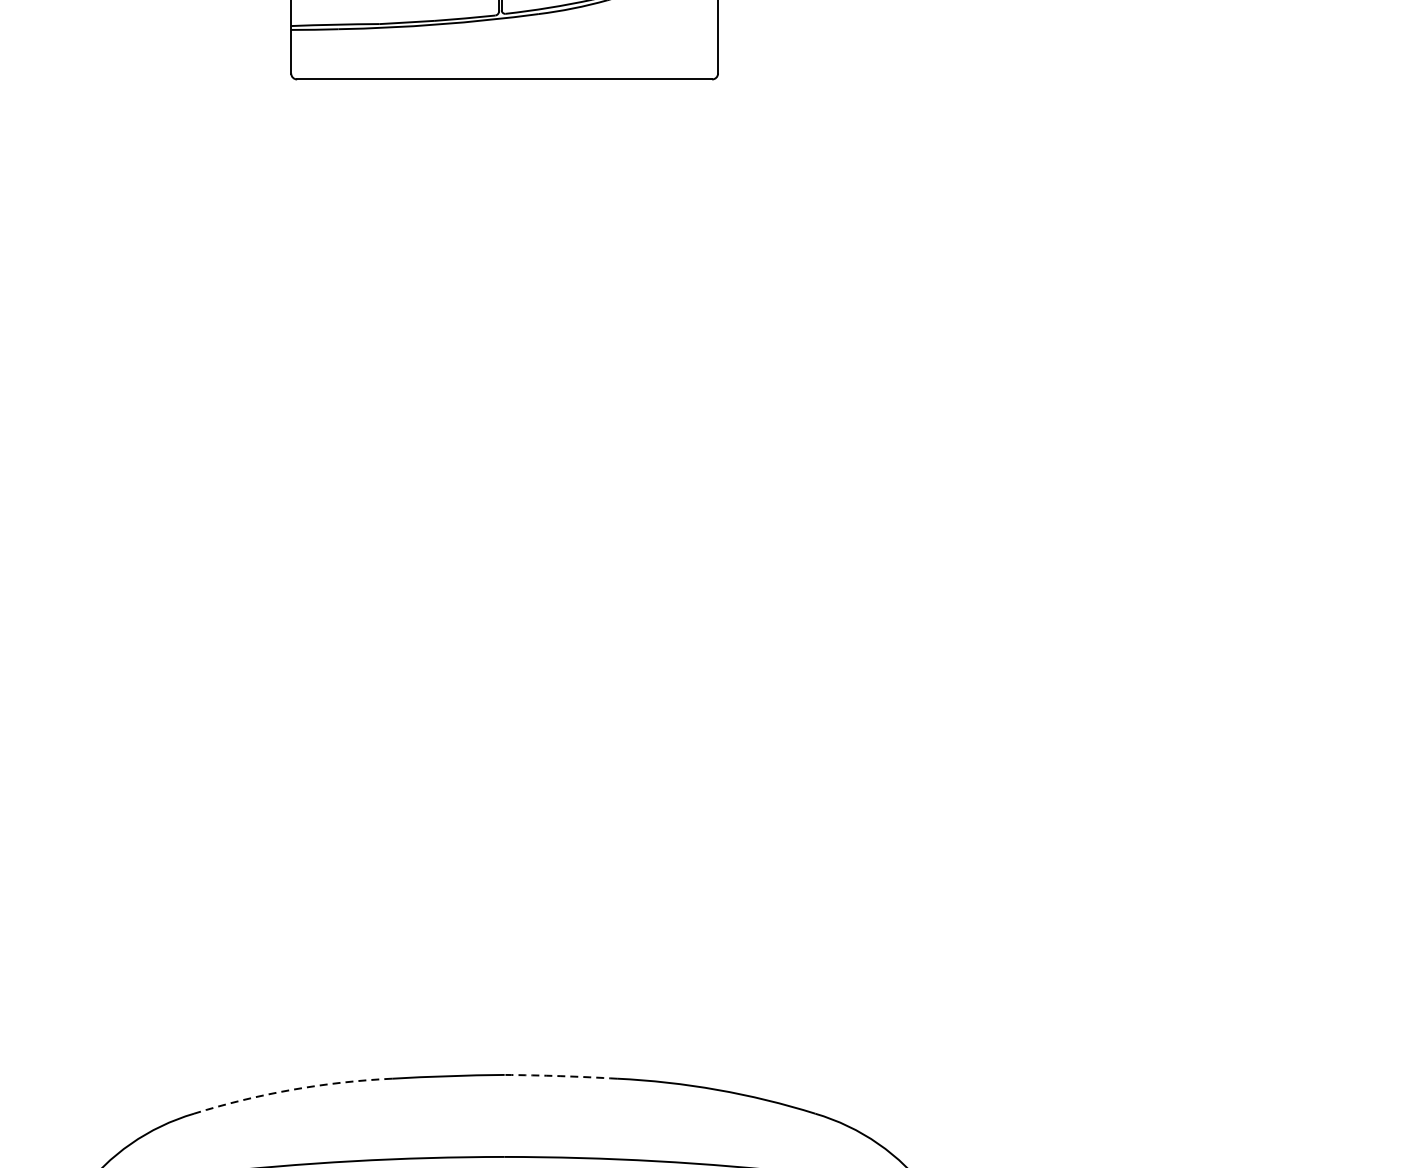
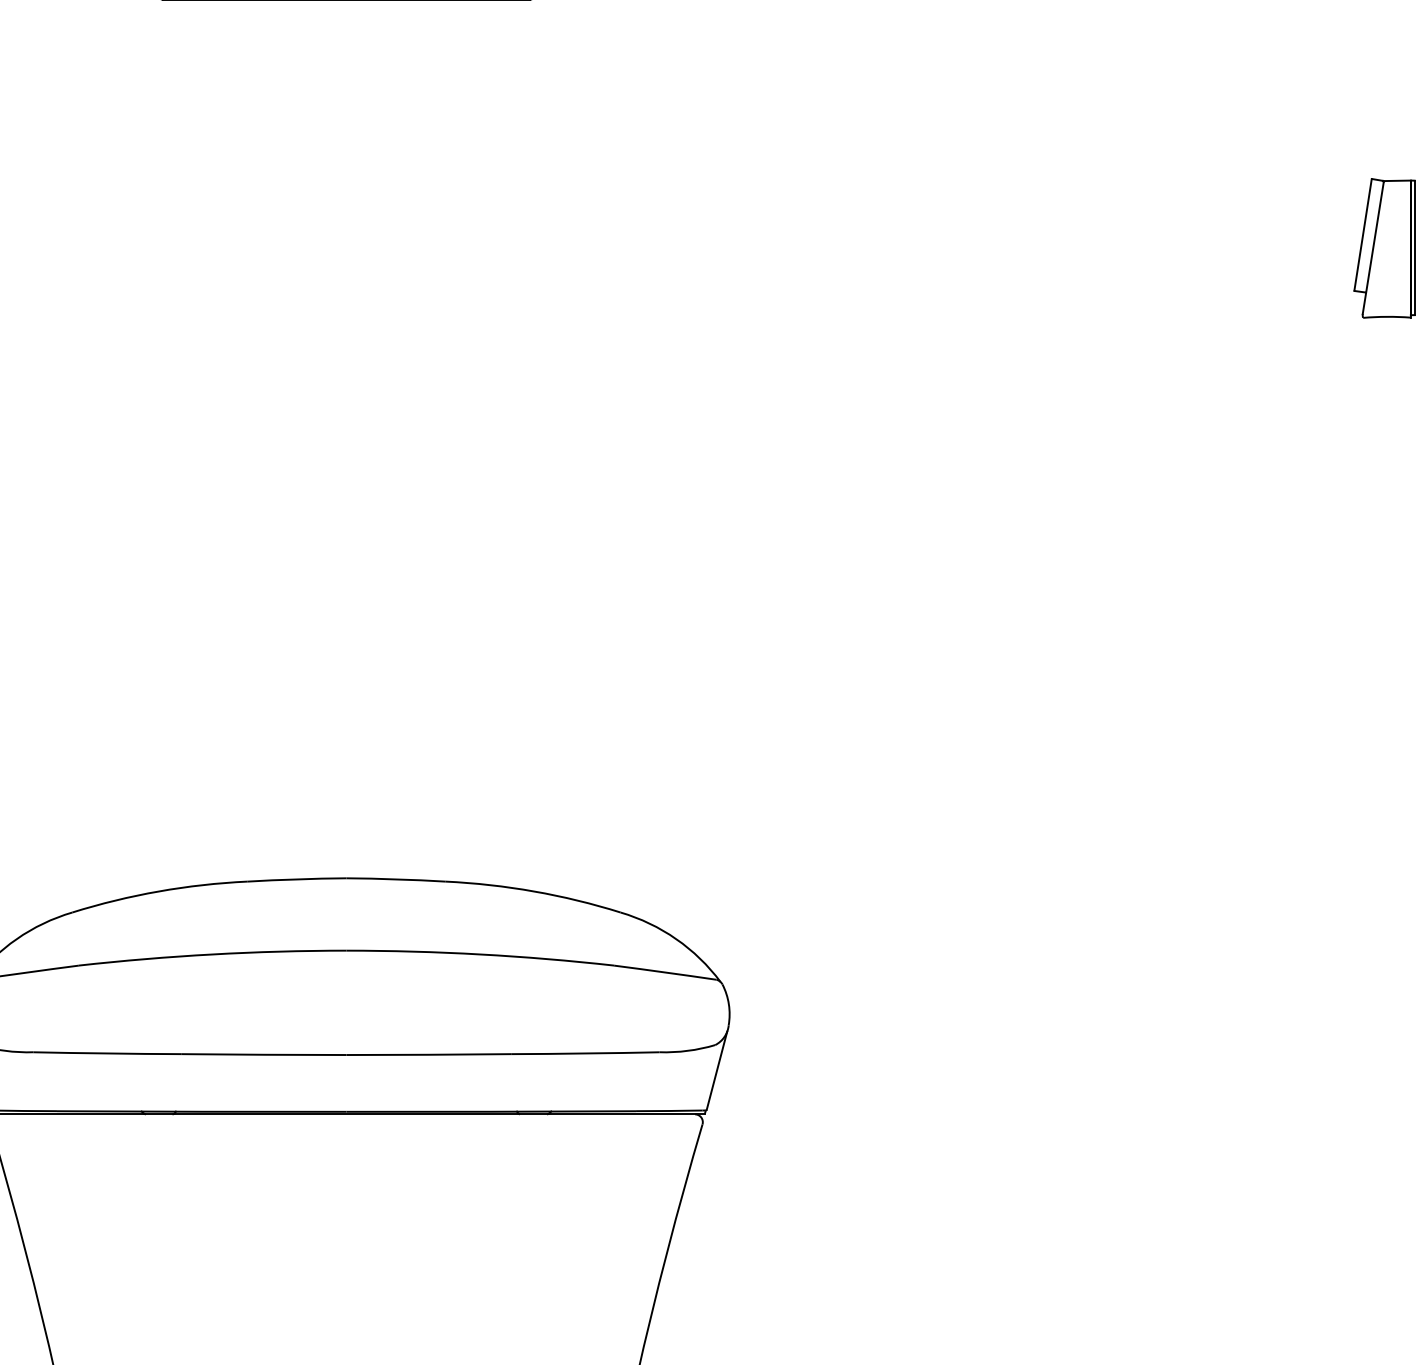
arc: (561, 1076) -> (396, 879), dashed -> solid
arc: (291, 1089) -> (158, 891), dashed -> solid

